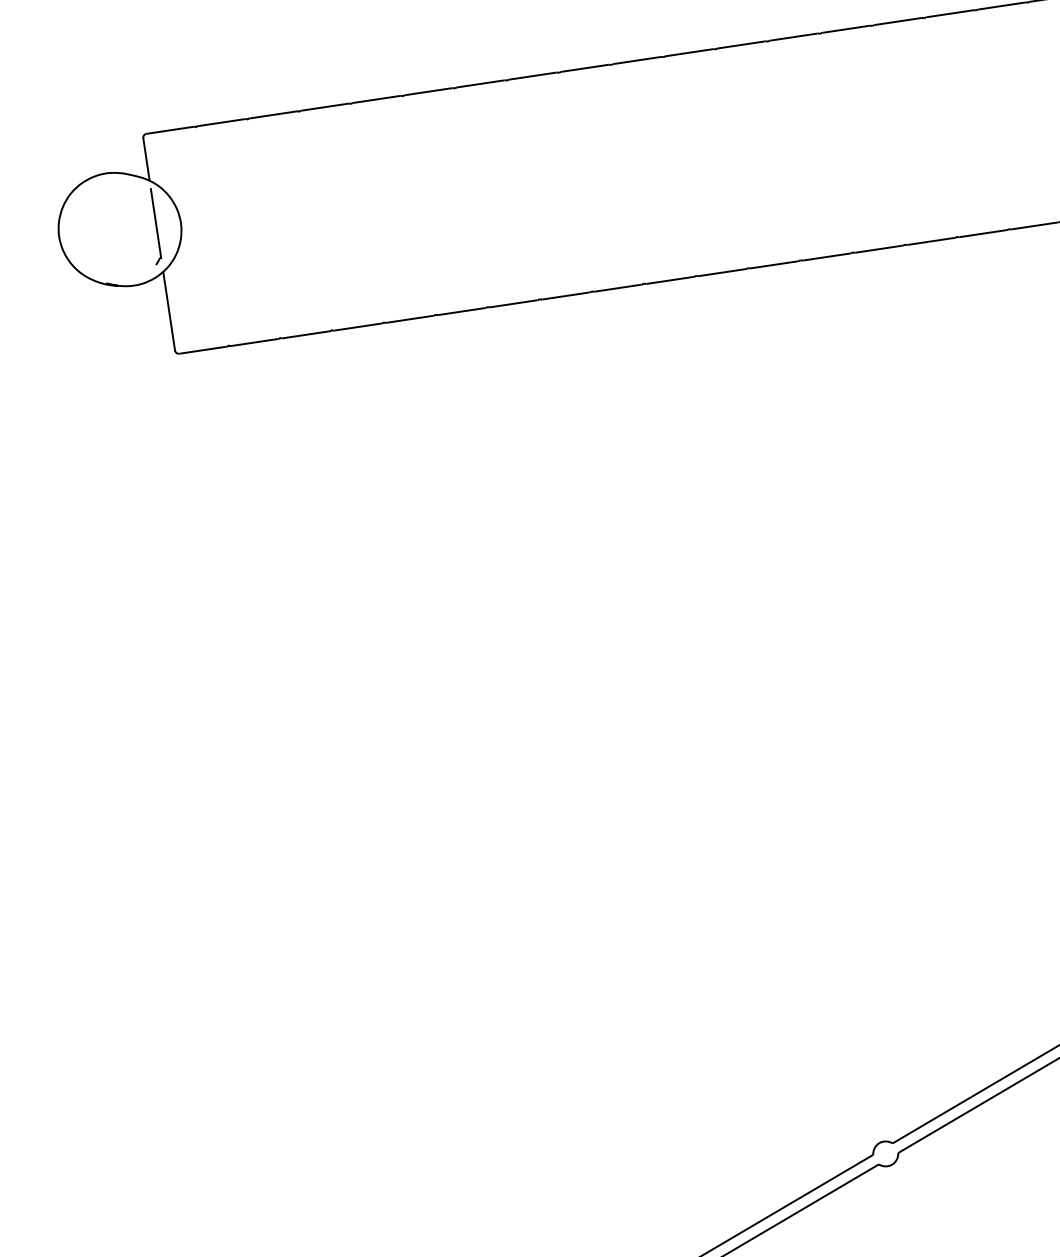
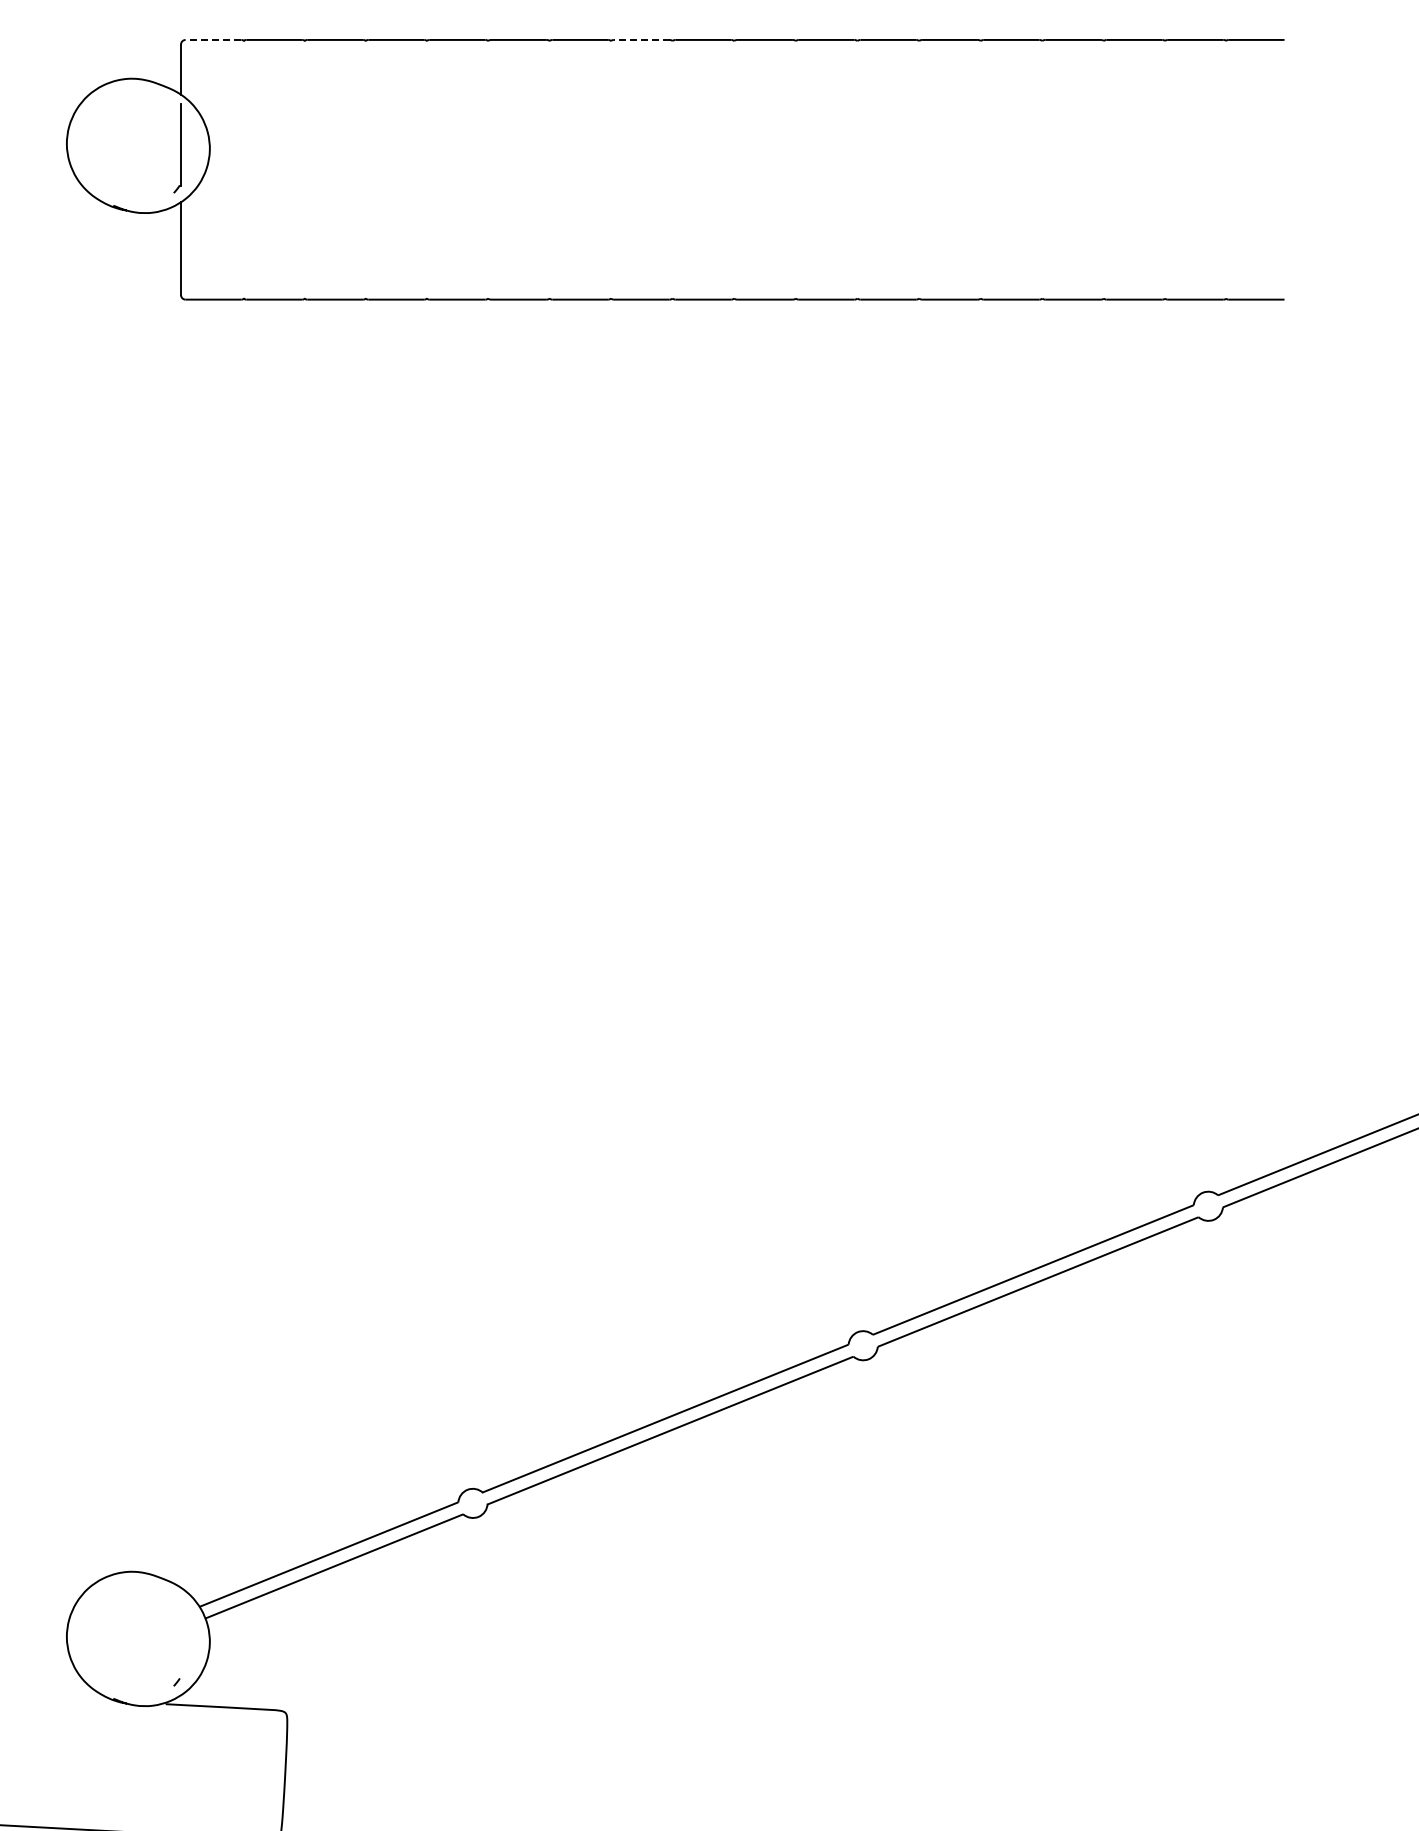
arc: (532, 75) -> (641, 39), solid -> dashed
arc: (170, 129) -> (213, 39), solid -> dashed

